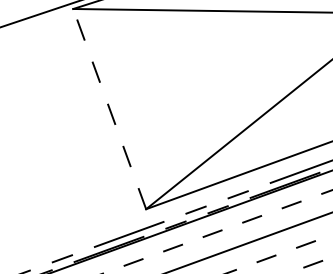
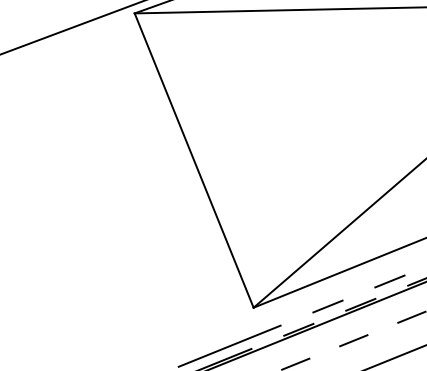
line: (109, 109) -> (193, 161), dashed -> solid

